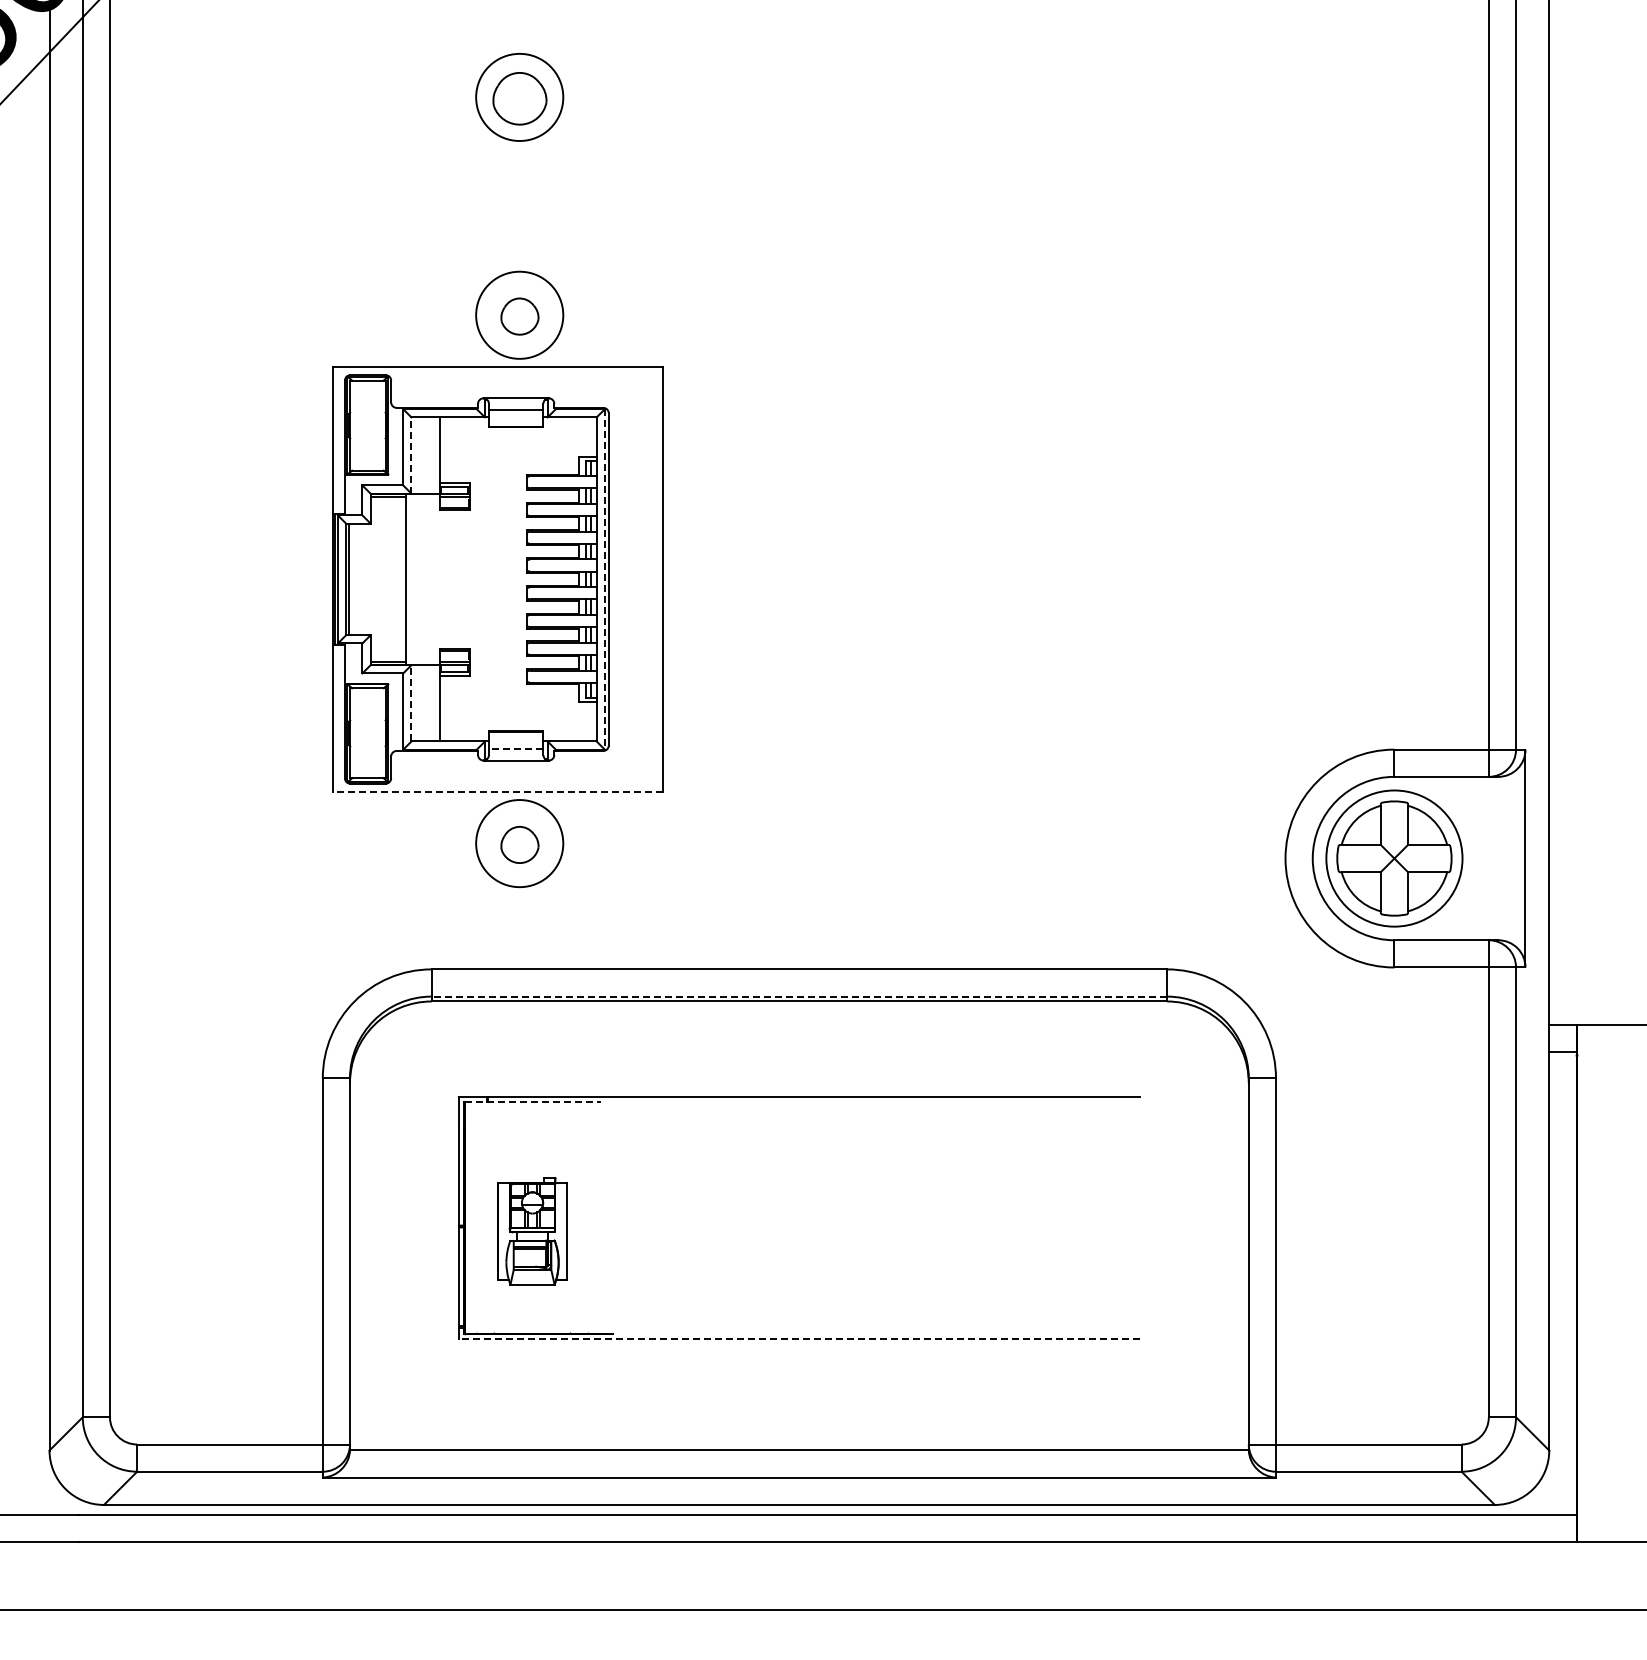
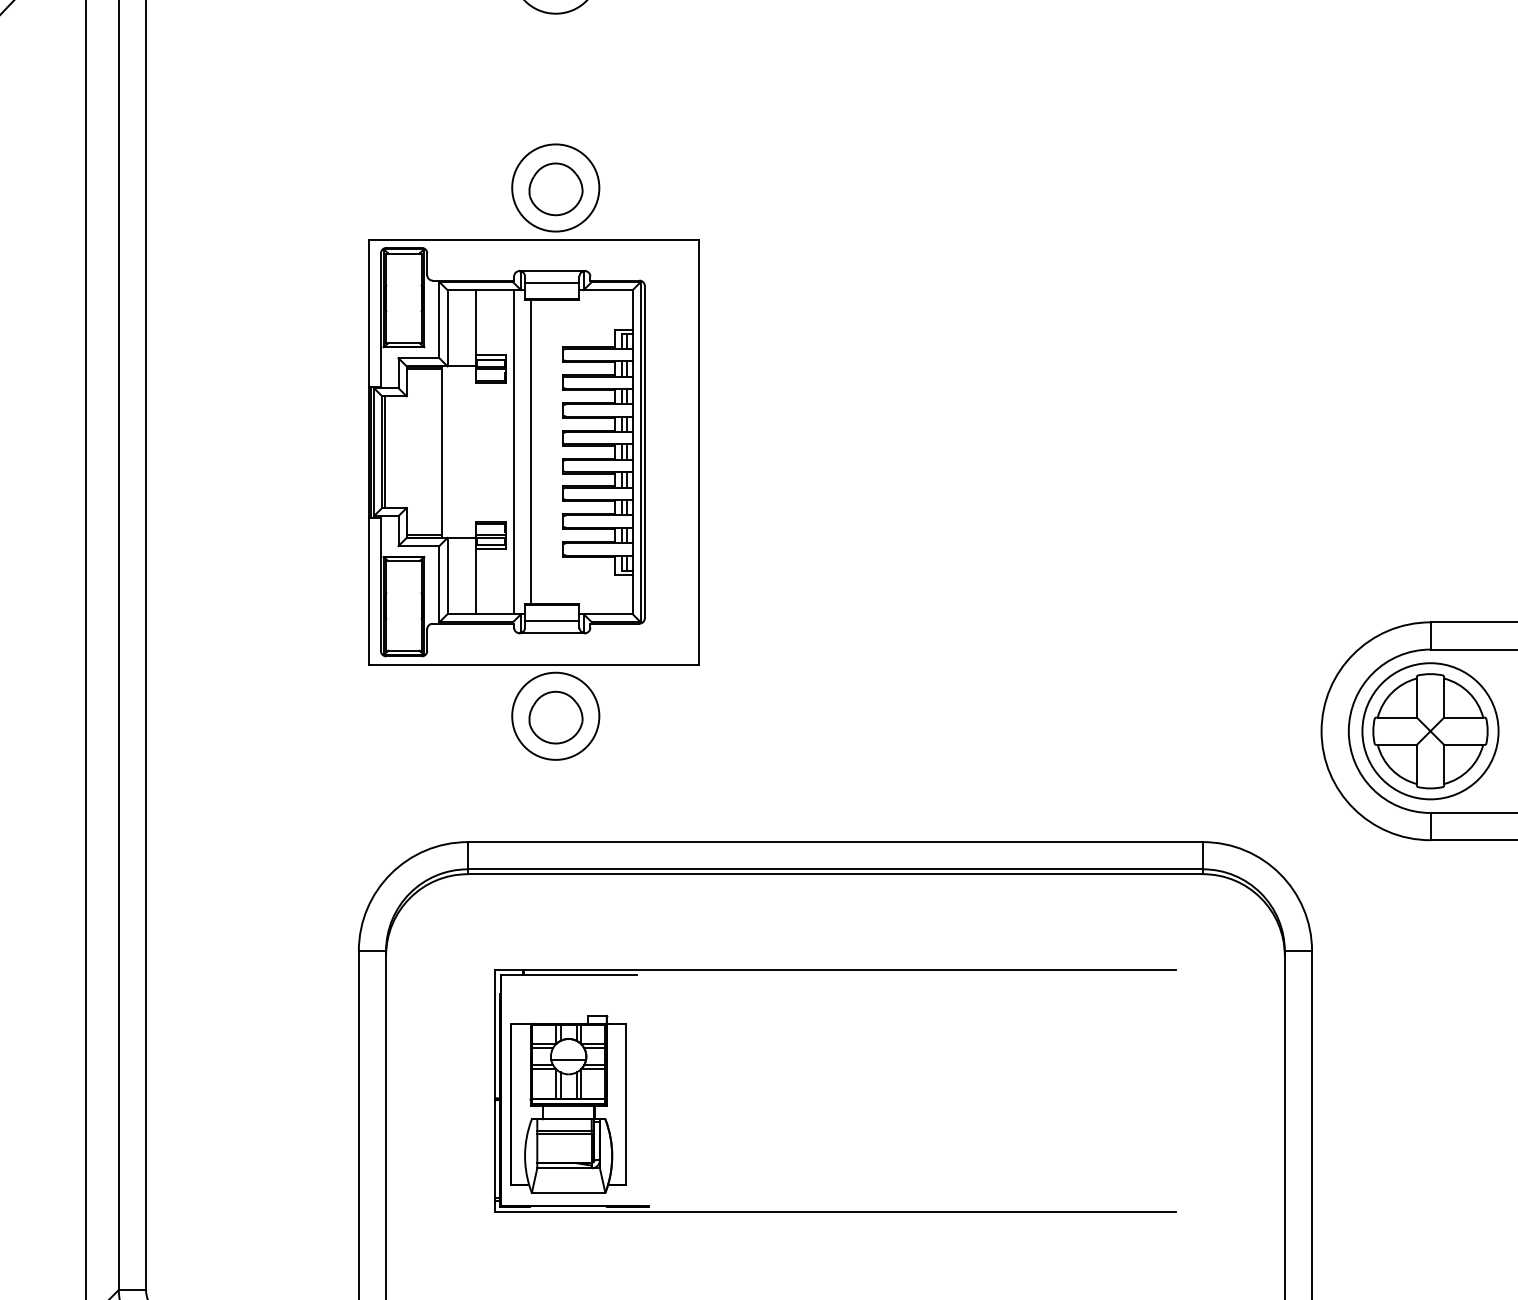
part: (519, 316) -> (555, 189), size x1.43
line: (411, 455) -> (447, 328), dashed -> solid
line: (478, 579) -> (514, 452), added
line: (494, 579) -> (530, 452), added
line: (604, 579) -> (640, 452), dashed -> solid
line: (411, 702) -> (447, 575), dashed -> solid
line: (515, 748) -> (551, 621), dashed -> solid
line: (497, 791) -> (533, 664), dashed -> solid
part: (519, 844) -> (555, 717), size x1.43
line: (799, 996) -> (835, 869), dashed -> solid
line: (533, 1102) -> (569, 975), dashed -> solid
part: (532, 1231) -> (568, 1104), size x1.67
line: (798, 1339) -> (834, 1212), dashed -> solid

